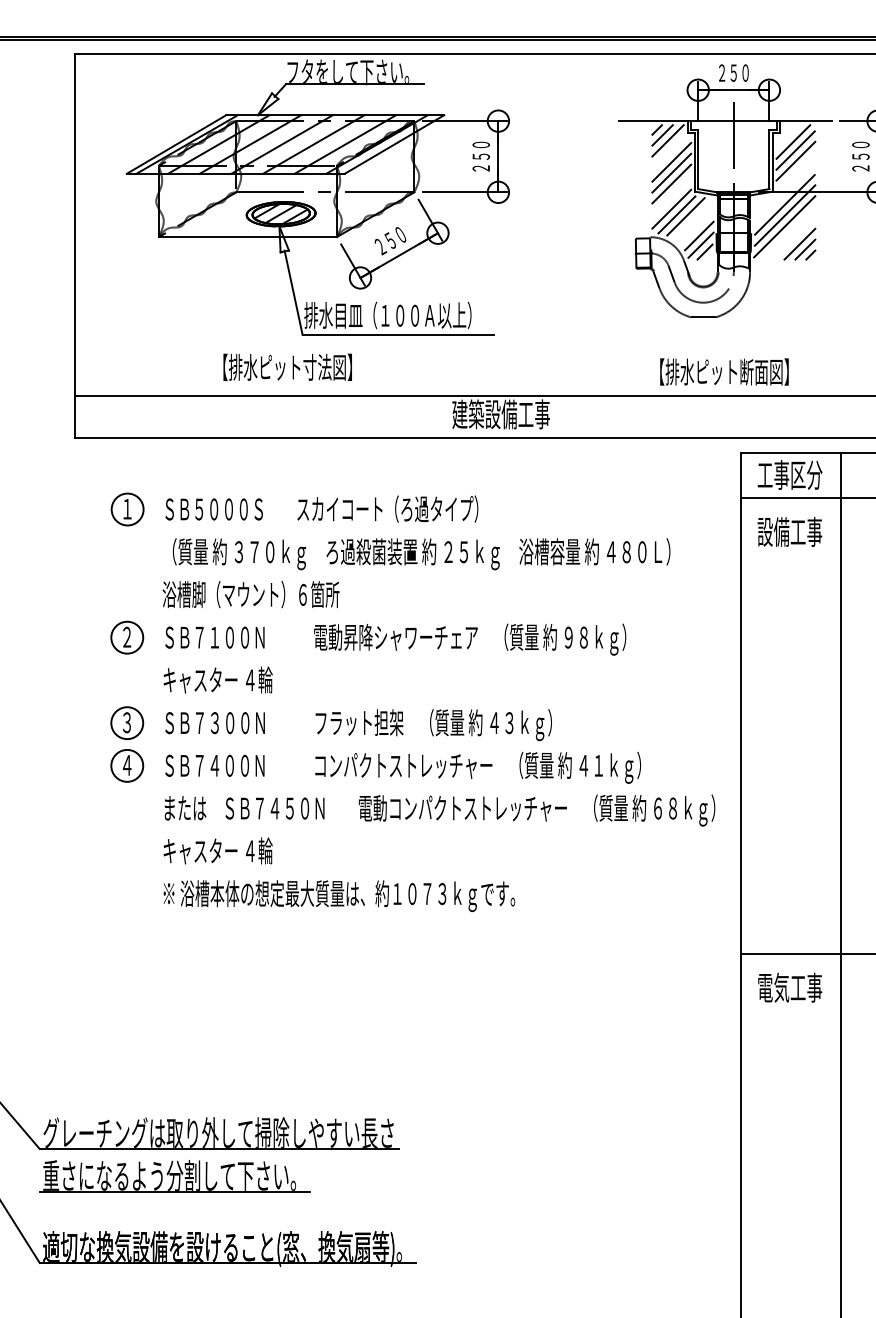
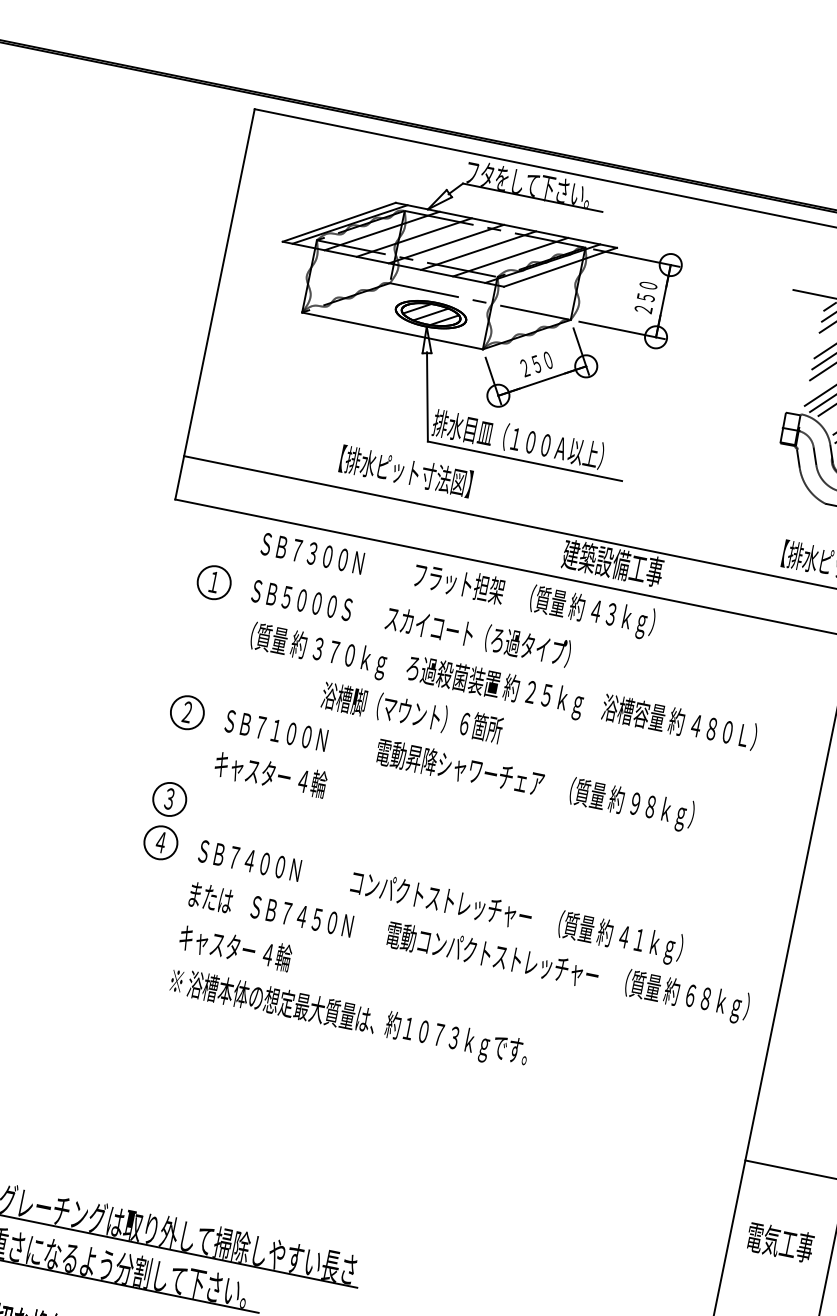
text: (250, 594) -> (411, 712), moved
text: (358, 725) -> (457, 585), moved
text: (790, 987) -> (780, 1242), moved

